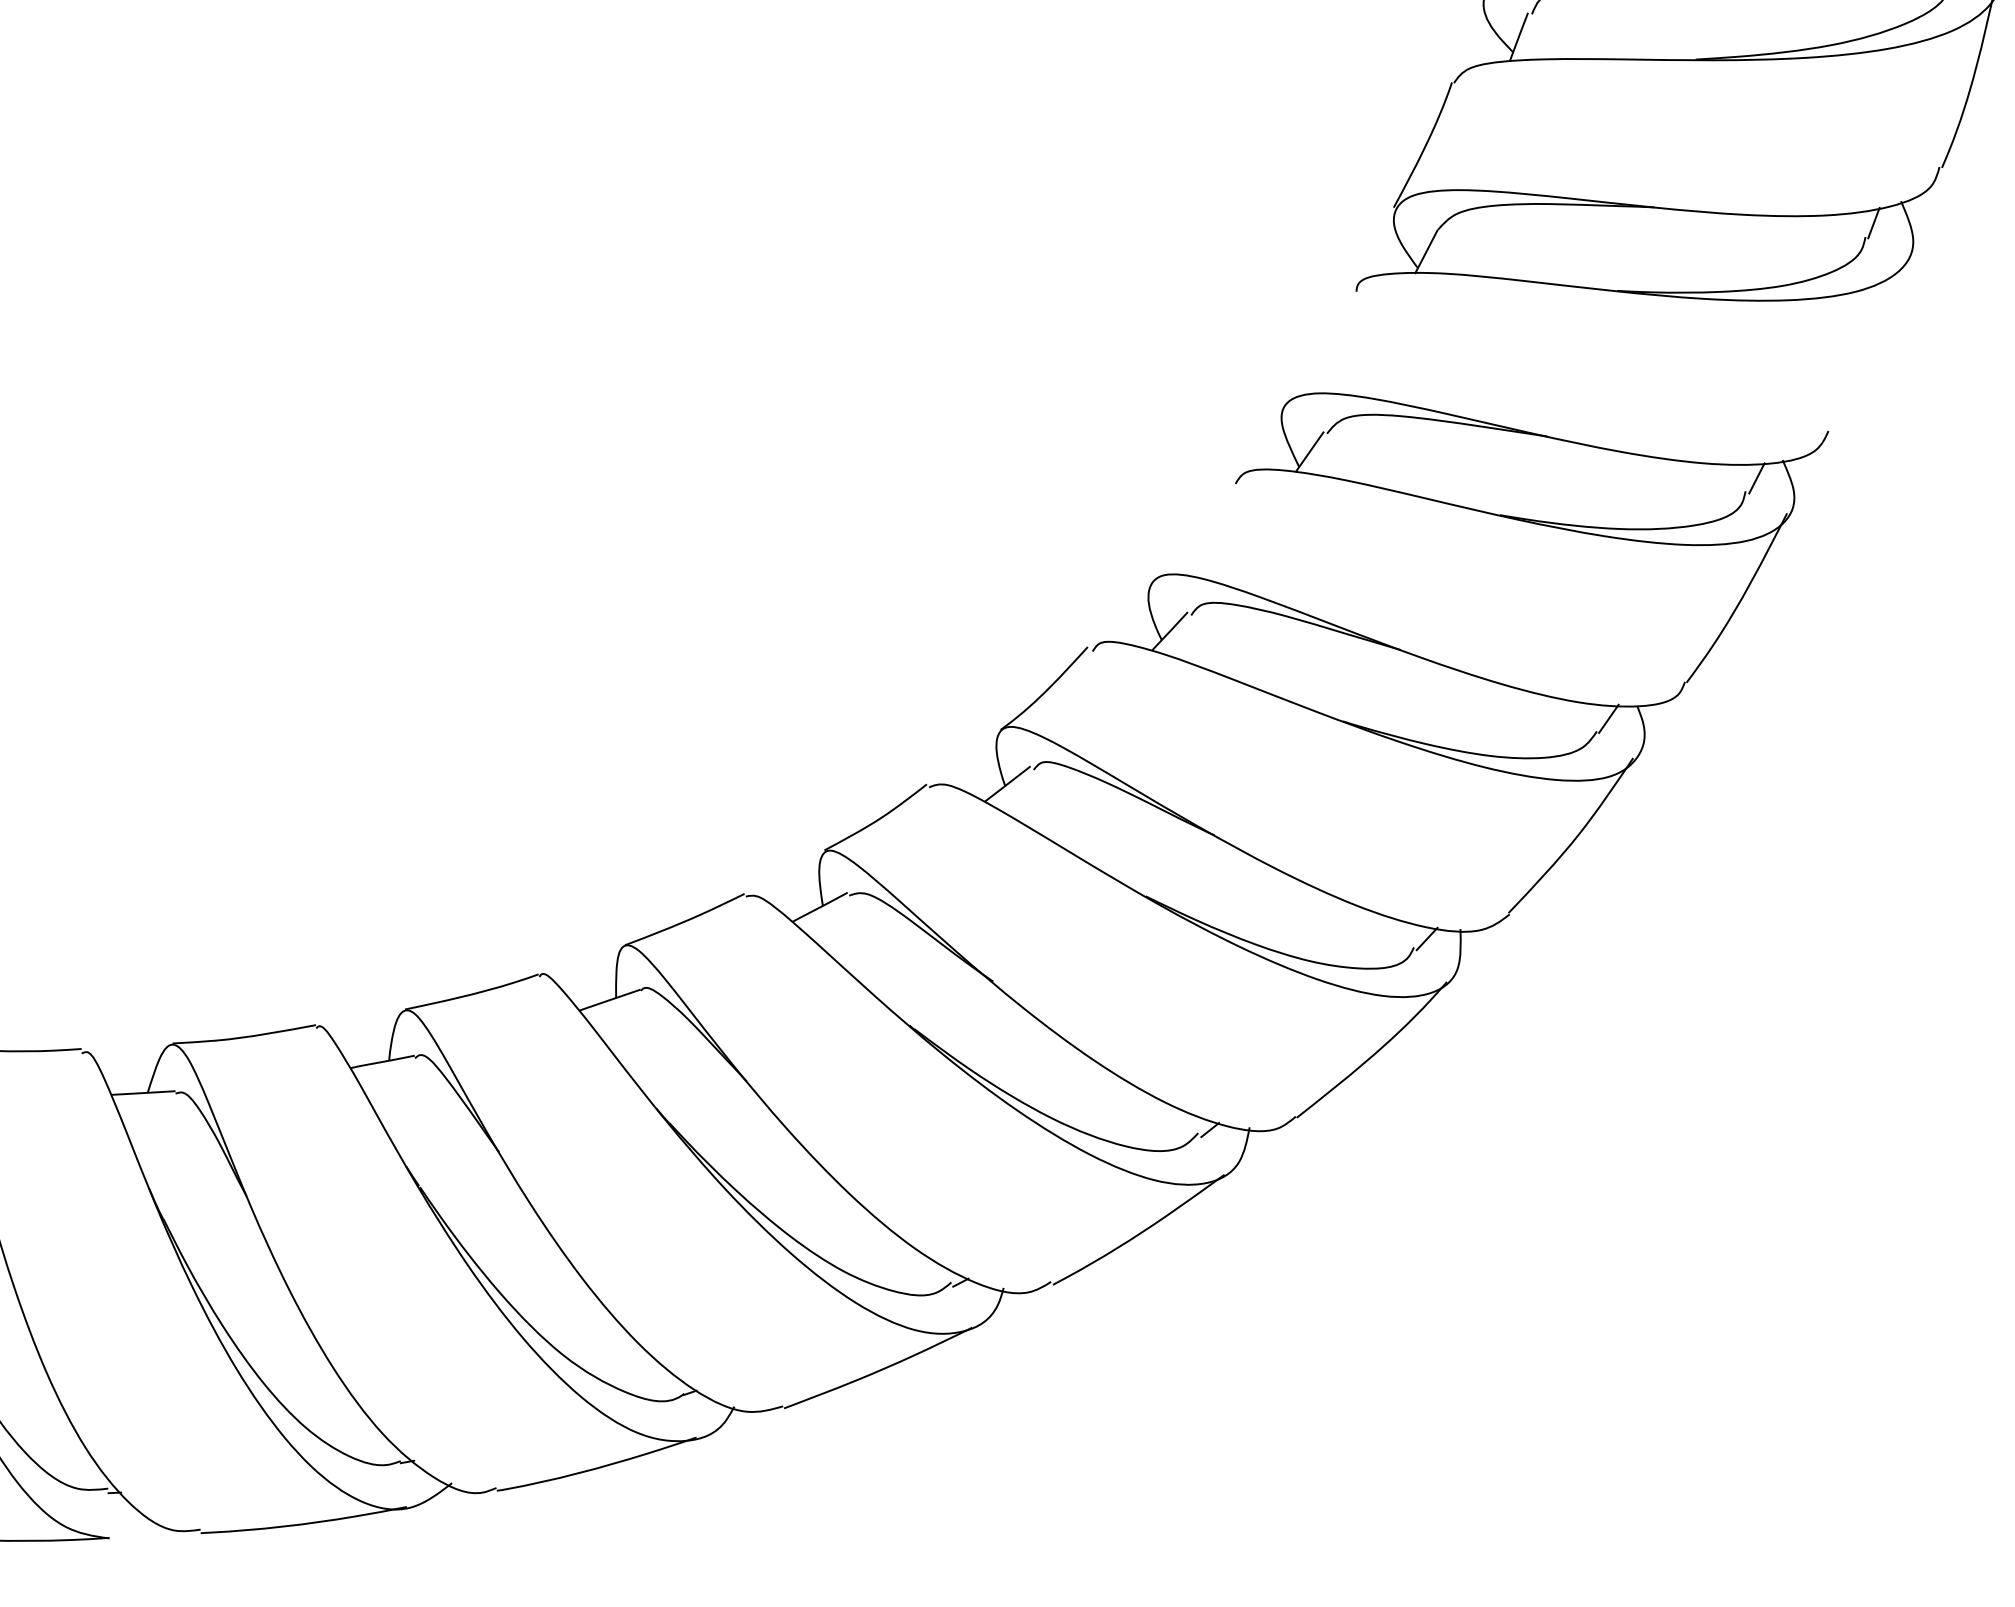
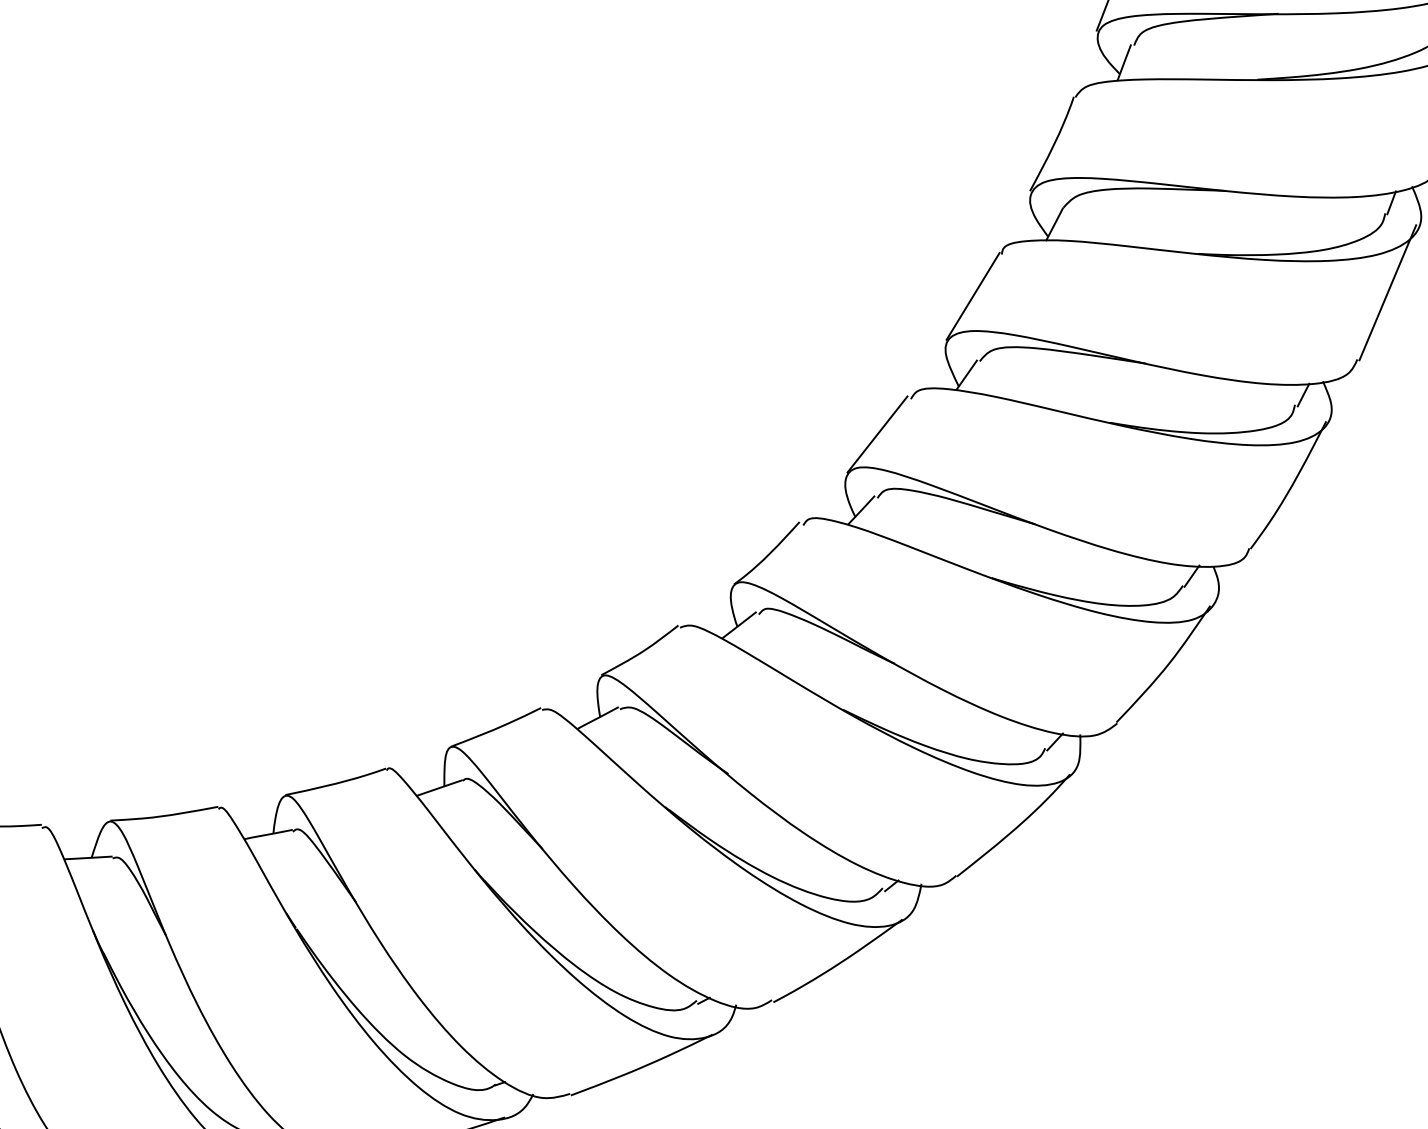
line: (1868, 342) -> (1387, 292), added
line: (1318, 347) -> (973, 296), added
line: (1191, 530) -> (877, 434), added

